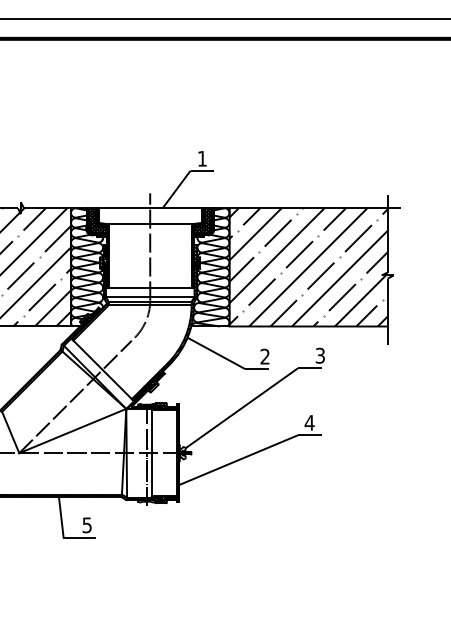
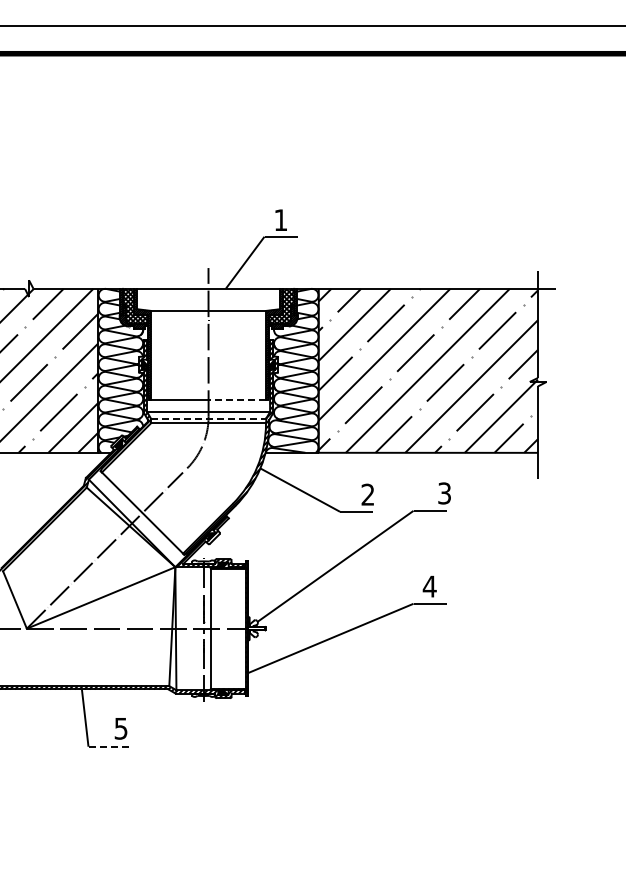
line: (171, 288) -> (237, 399), solid -> dashed
line: (150, 301) -> (208, 418), solid -> dashed
line: (79, 538) -> (110, 746), solid -> dashed

